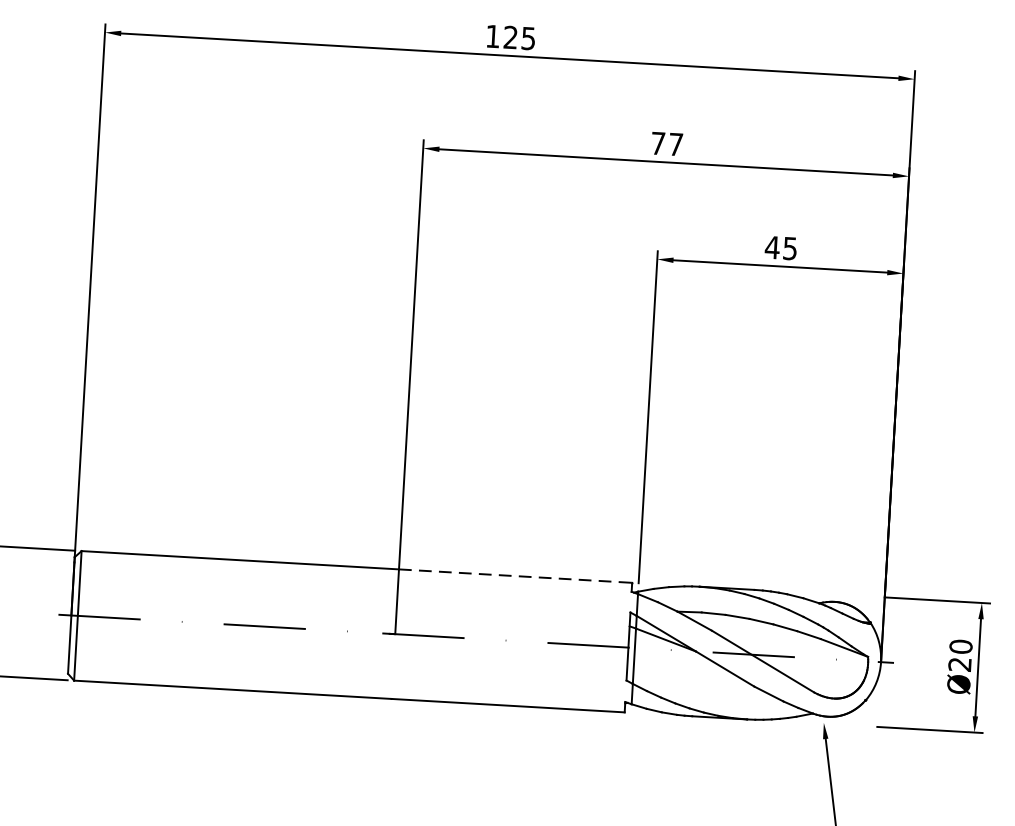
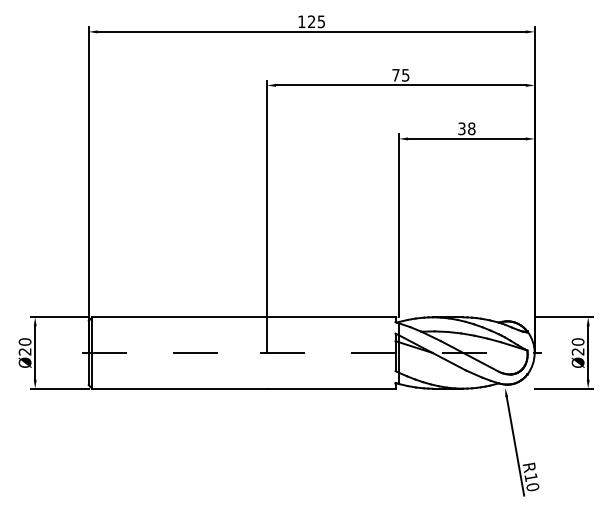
text: (675, 144) -> (405, 75), 77 -> 75
text: (780, 247) -> (466, 128), 45 -> 38
line: (515, 576) -> (331, 317), dashed -> solid

